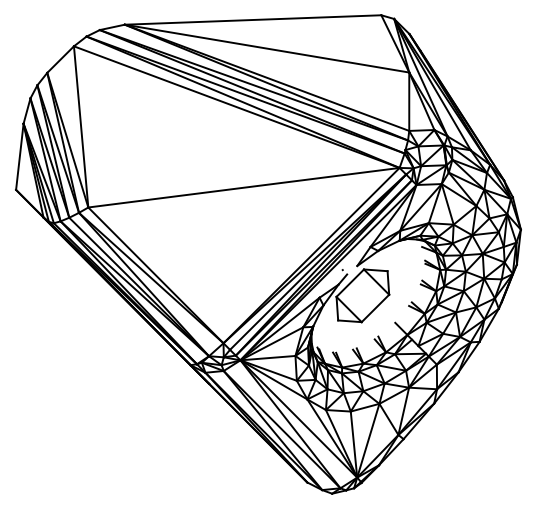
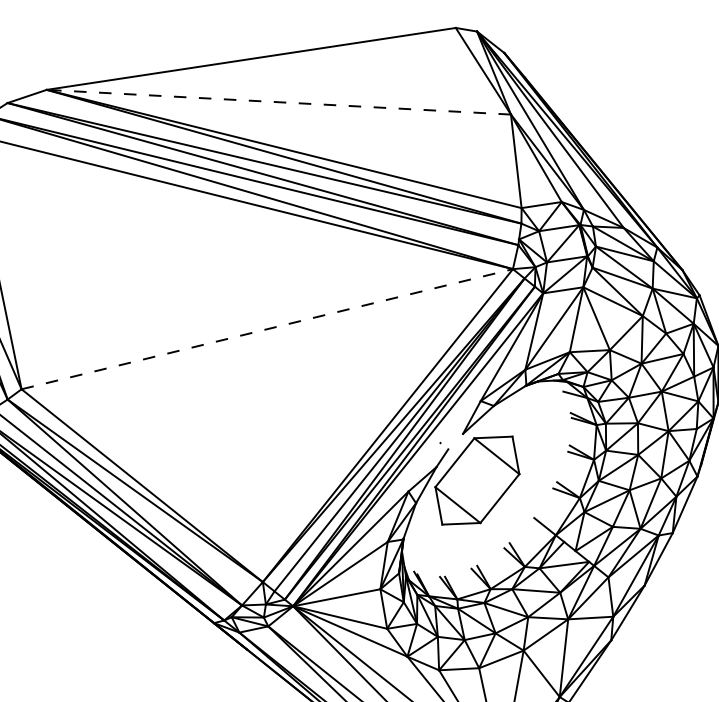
line: (266, 48) -> (277, 102), solid -> dashed
line: (243, 187) -> (266, 328), solid -> dashed

